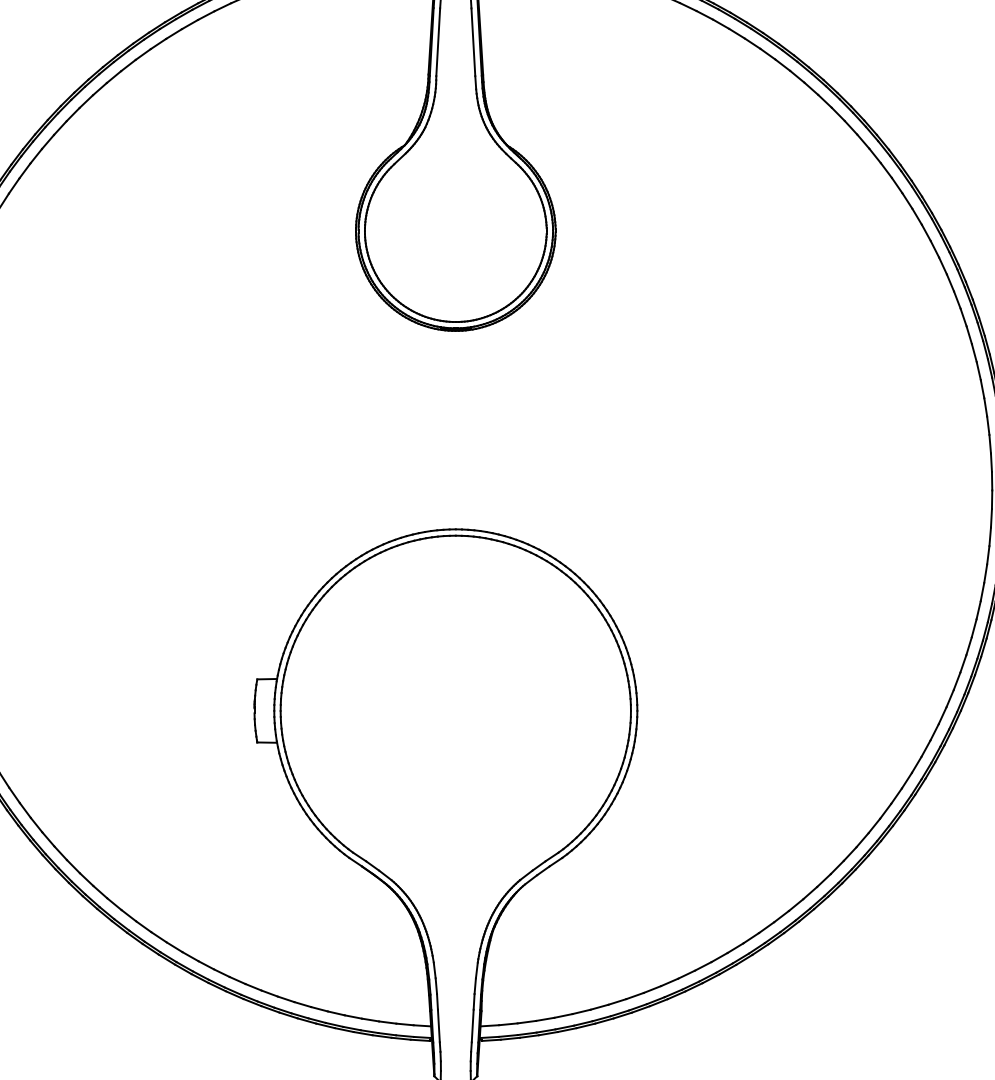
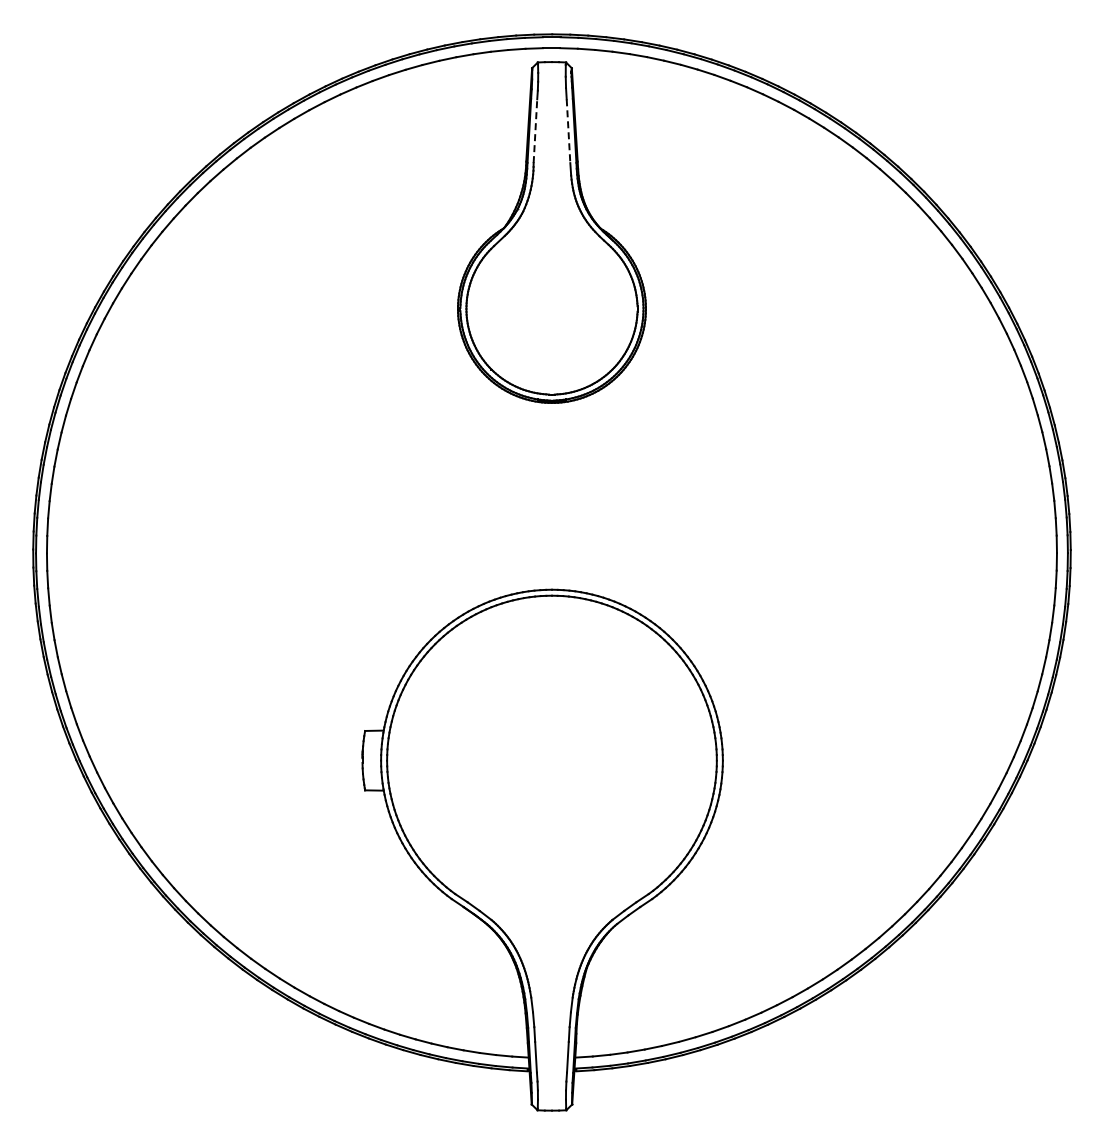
line: (438, 42) -> (535, 131), solid -> dashed
line: (473, 42) -> (568, 131), solid -> dashed

